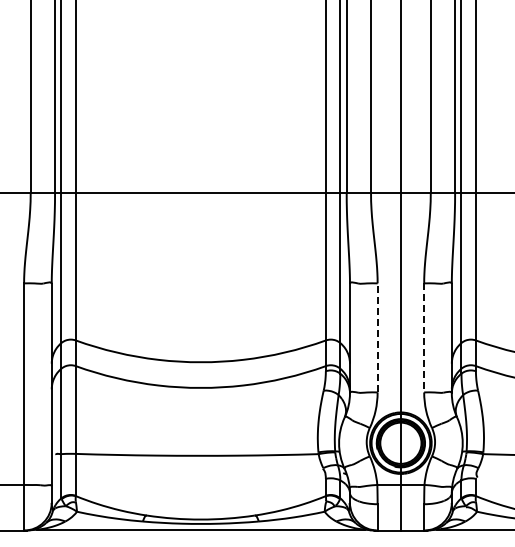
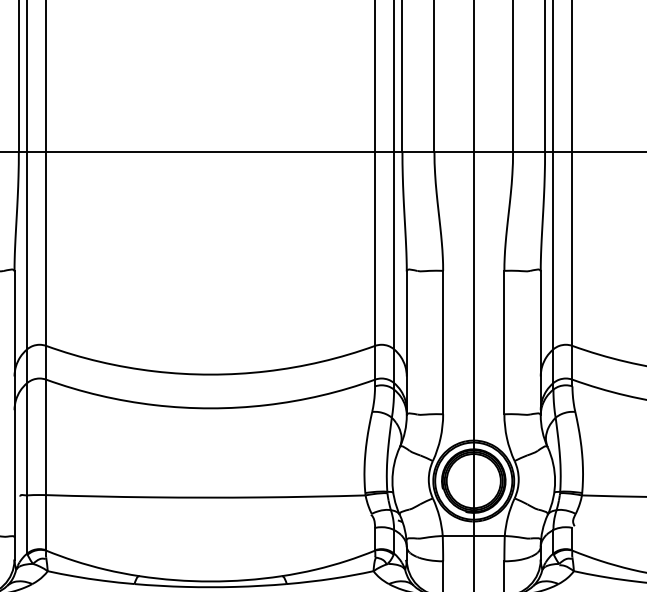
line: (377, 337) -> (442, 342), dashed -> solid
line: (424, 337) -> (504, 342), dashed -> solid

